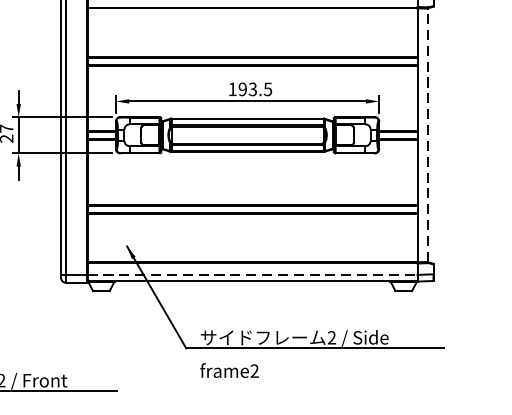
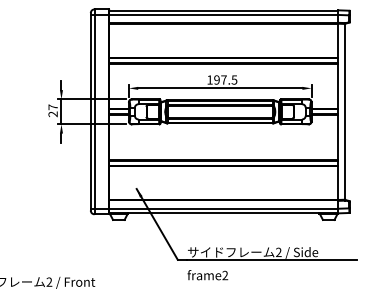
text: (252, 88) -> (223, 79), 193.5 -> 197.5
line: (427, 134) -> (345, 111), dashed -> solid
line: (253, 274) -> (224, 208), dashed -> solid

